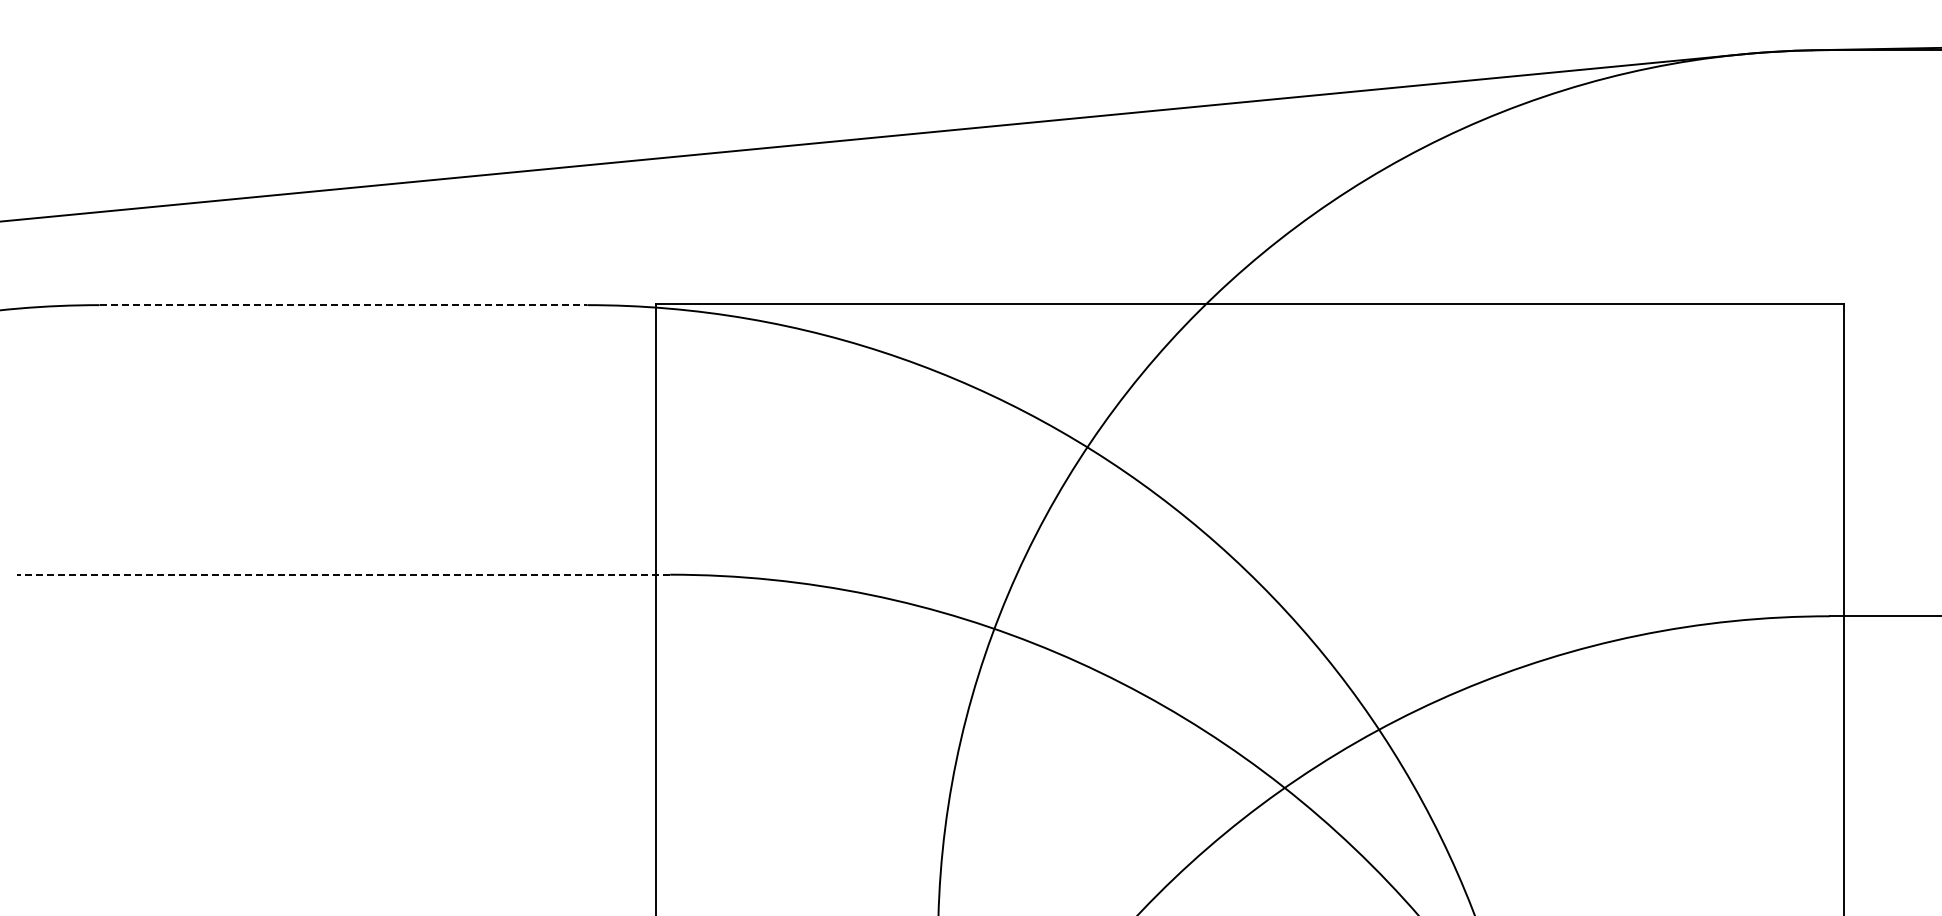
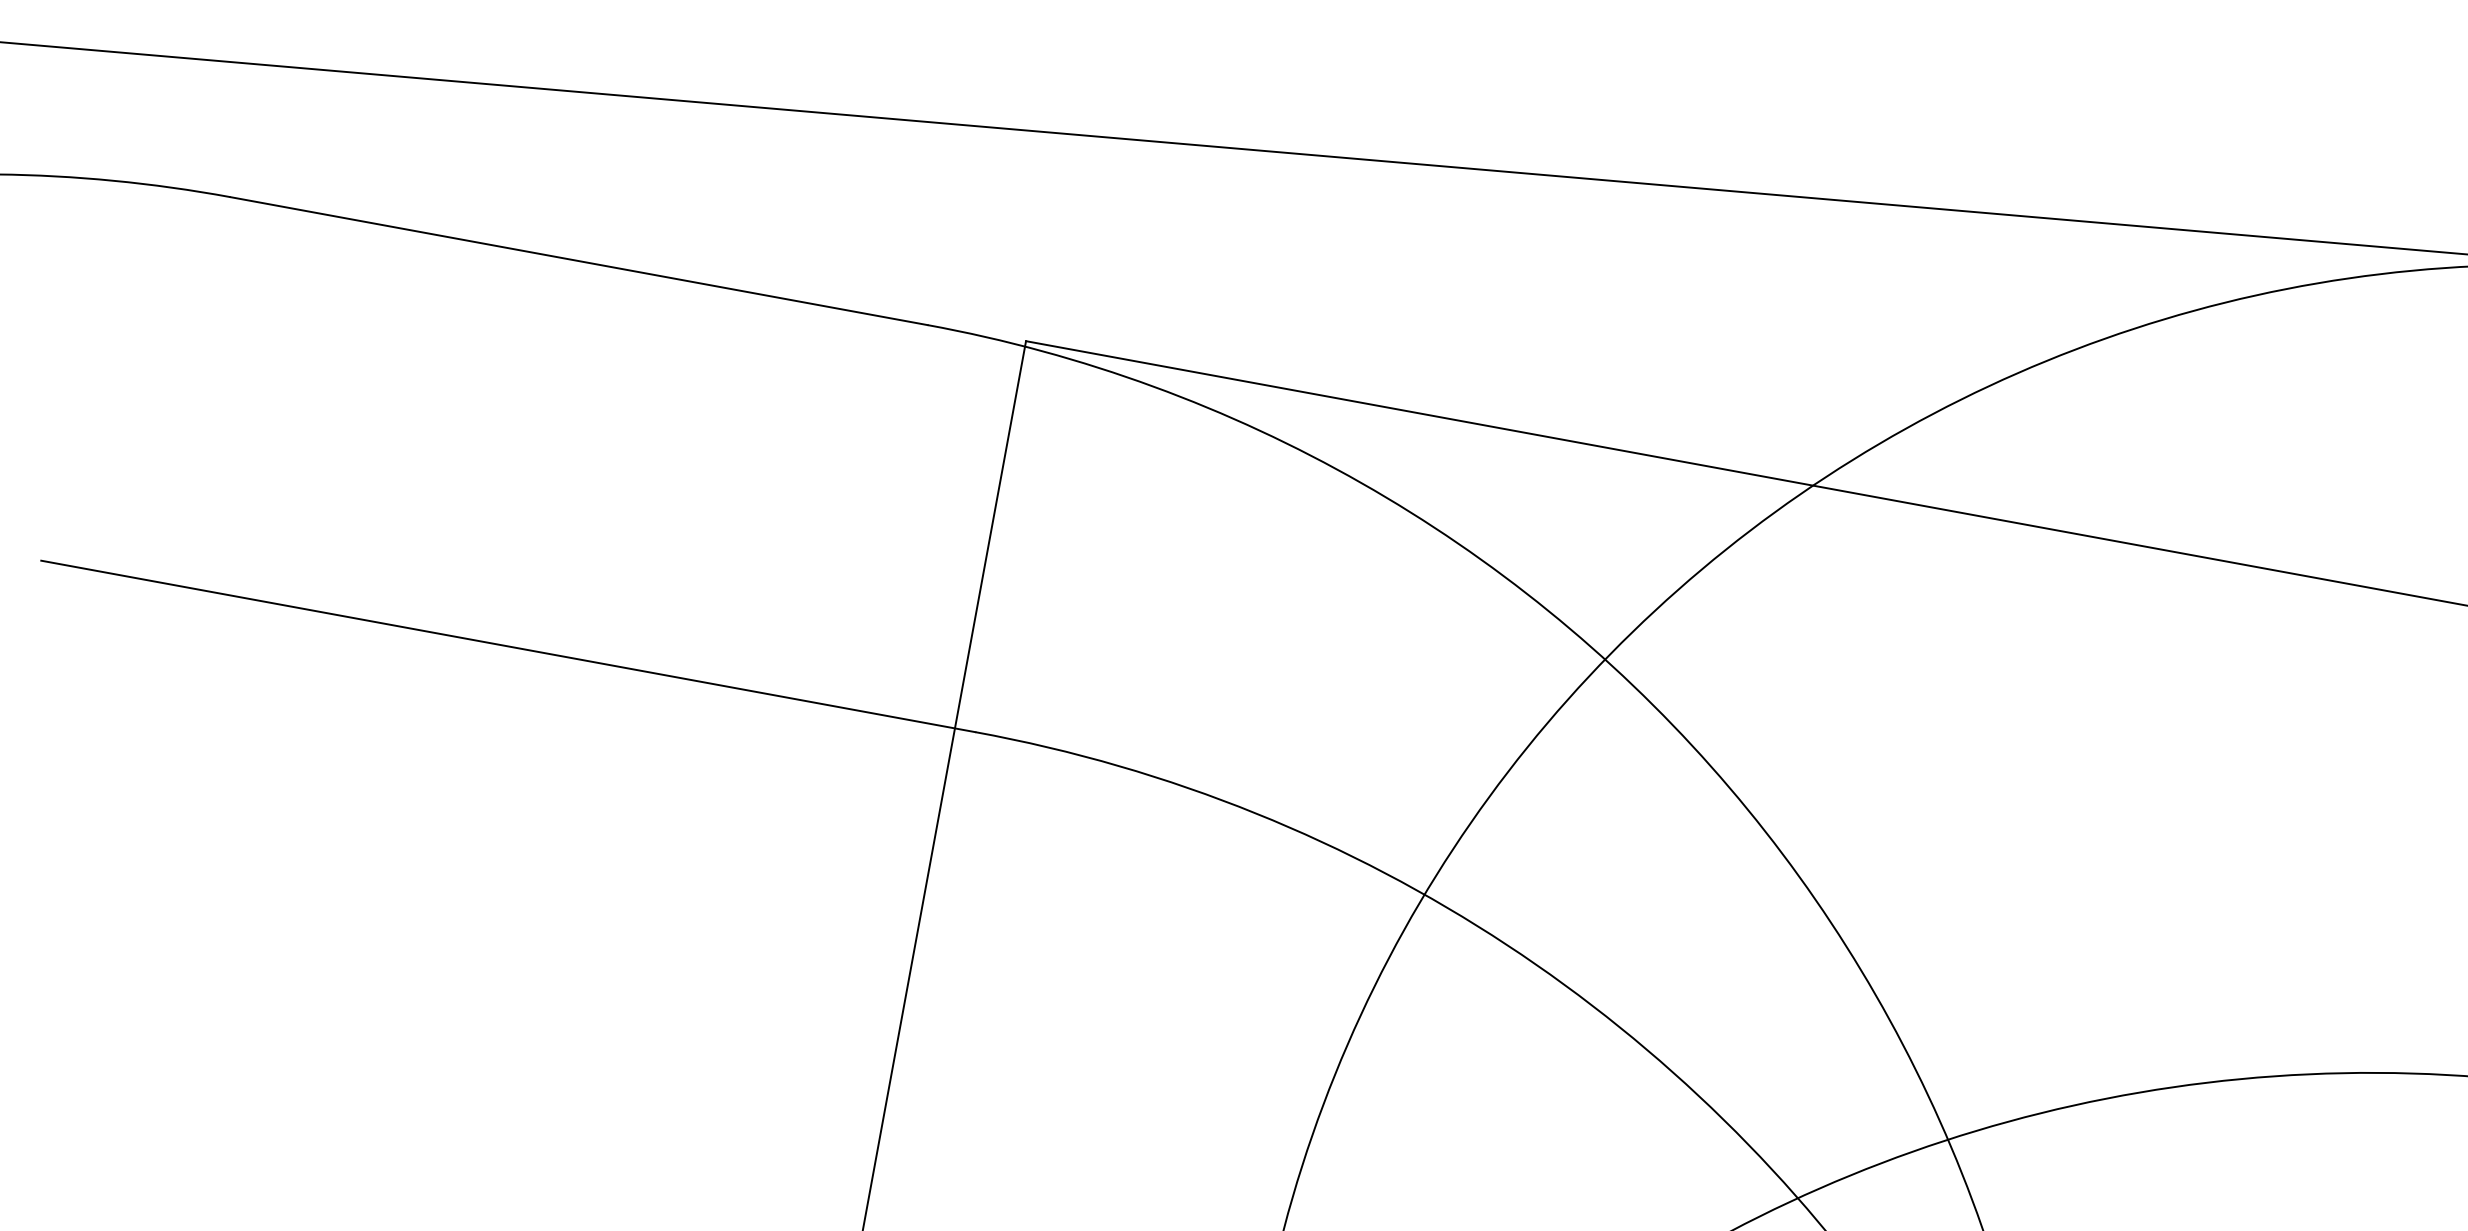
line: (343, 305) -> (578, 261), dashed -> solid
line: (343, 574) -> (508, 646), dashed -> solid

